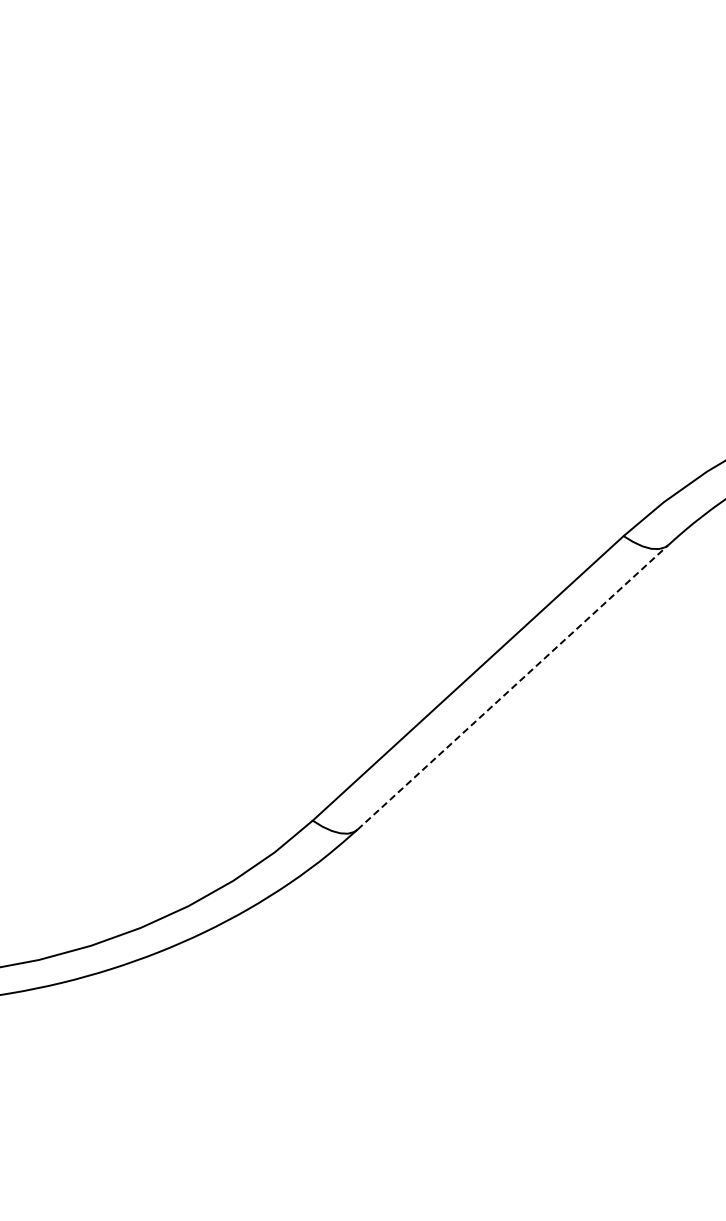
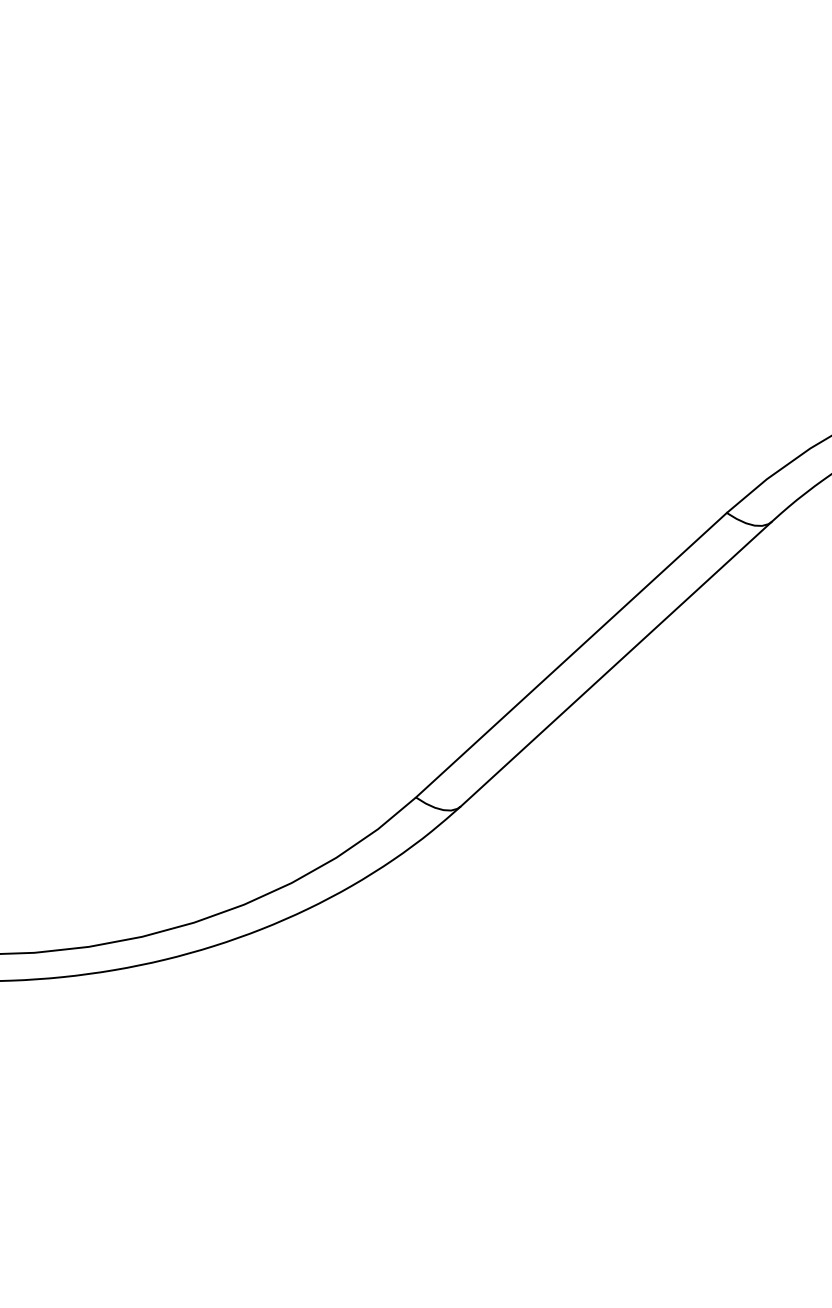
line: (513, 687) -> (616, 664), dashed -> solid

